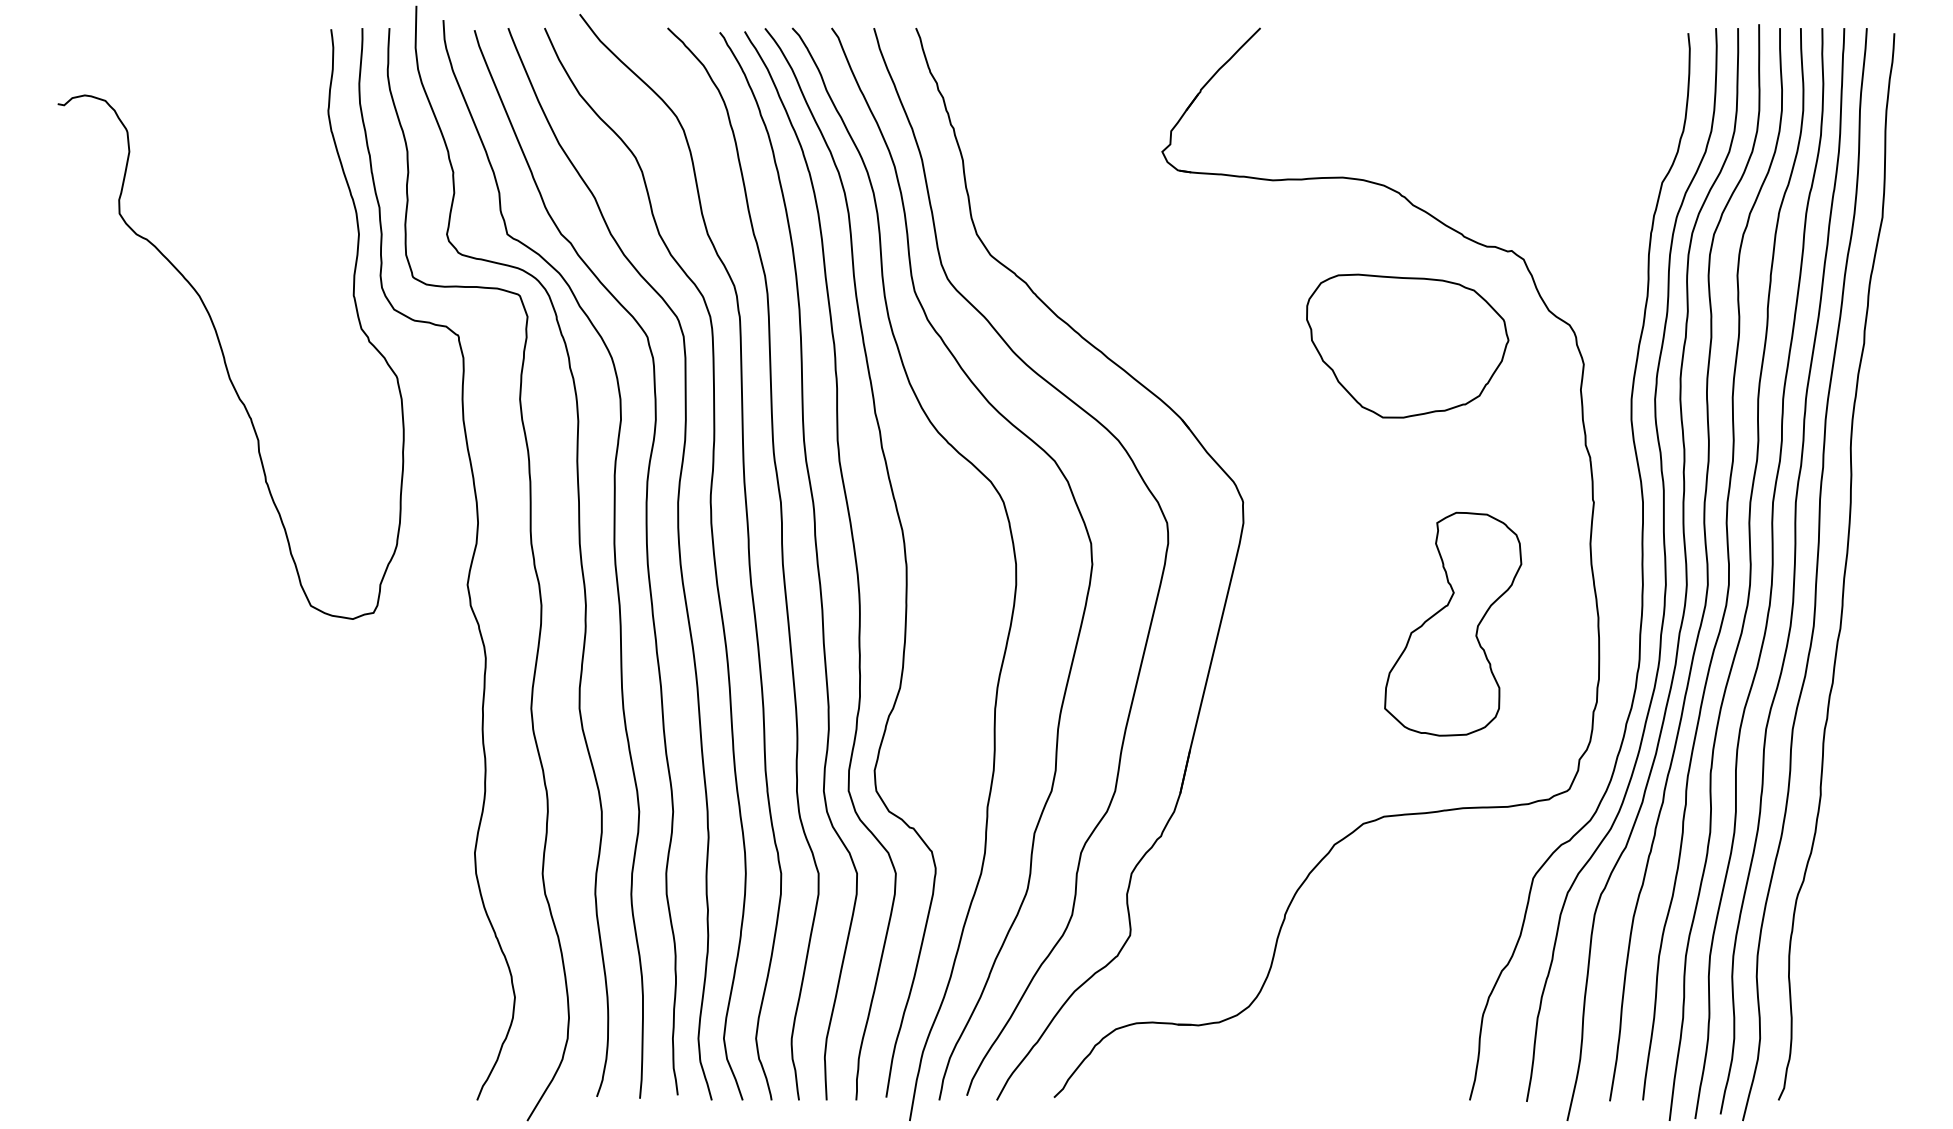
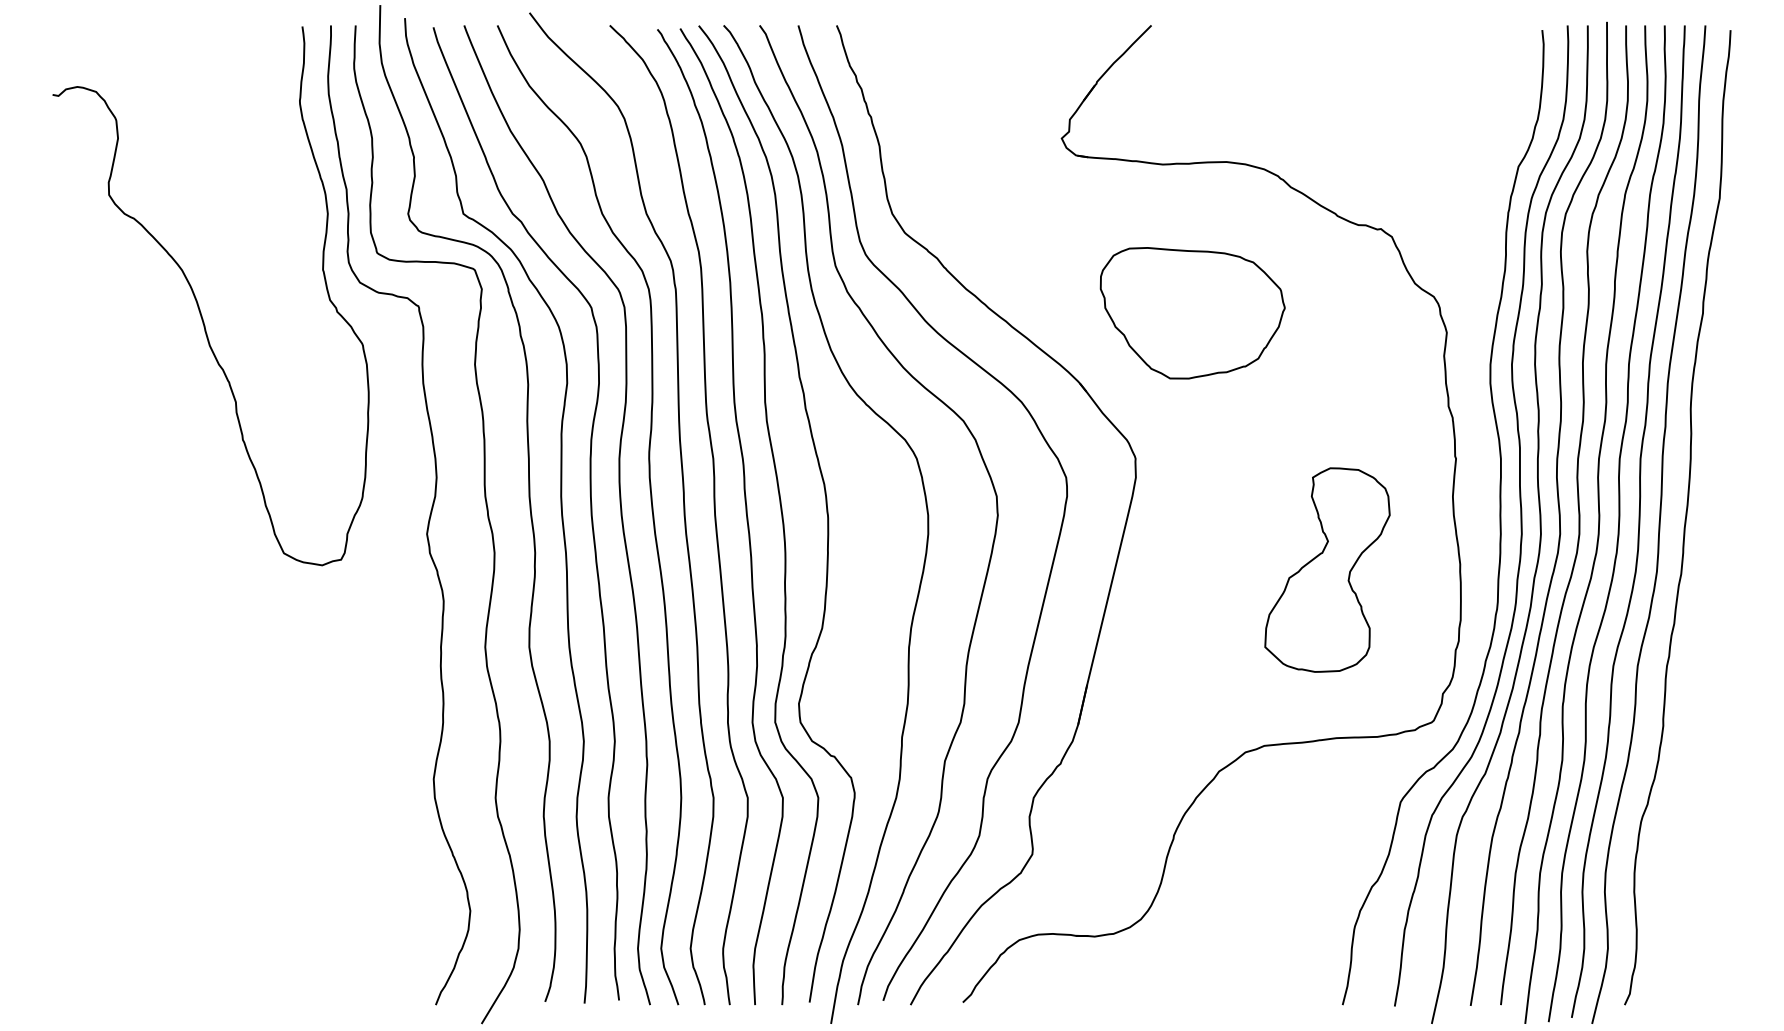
part: (1407, 345) -> (1192, 312), moved

